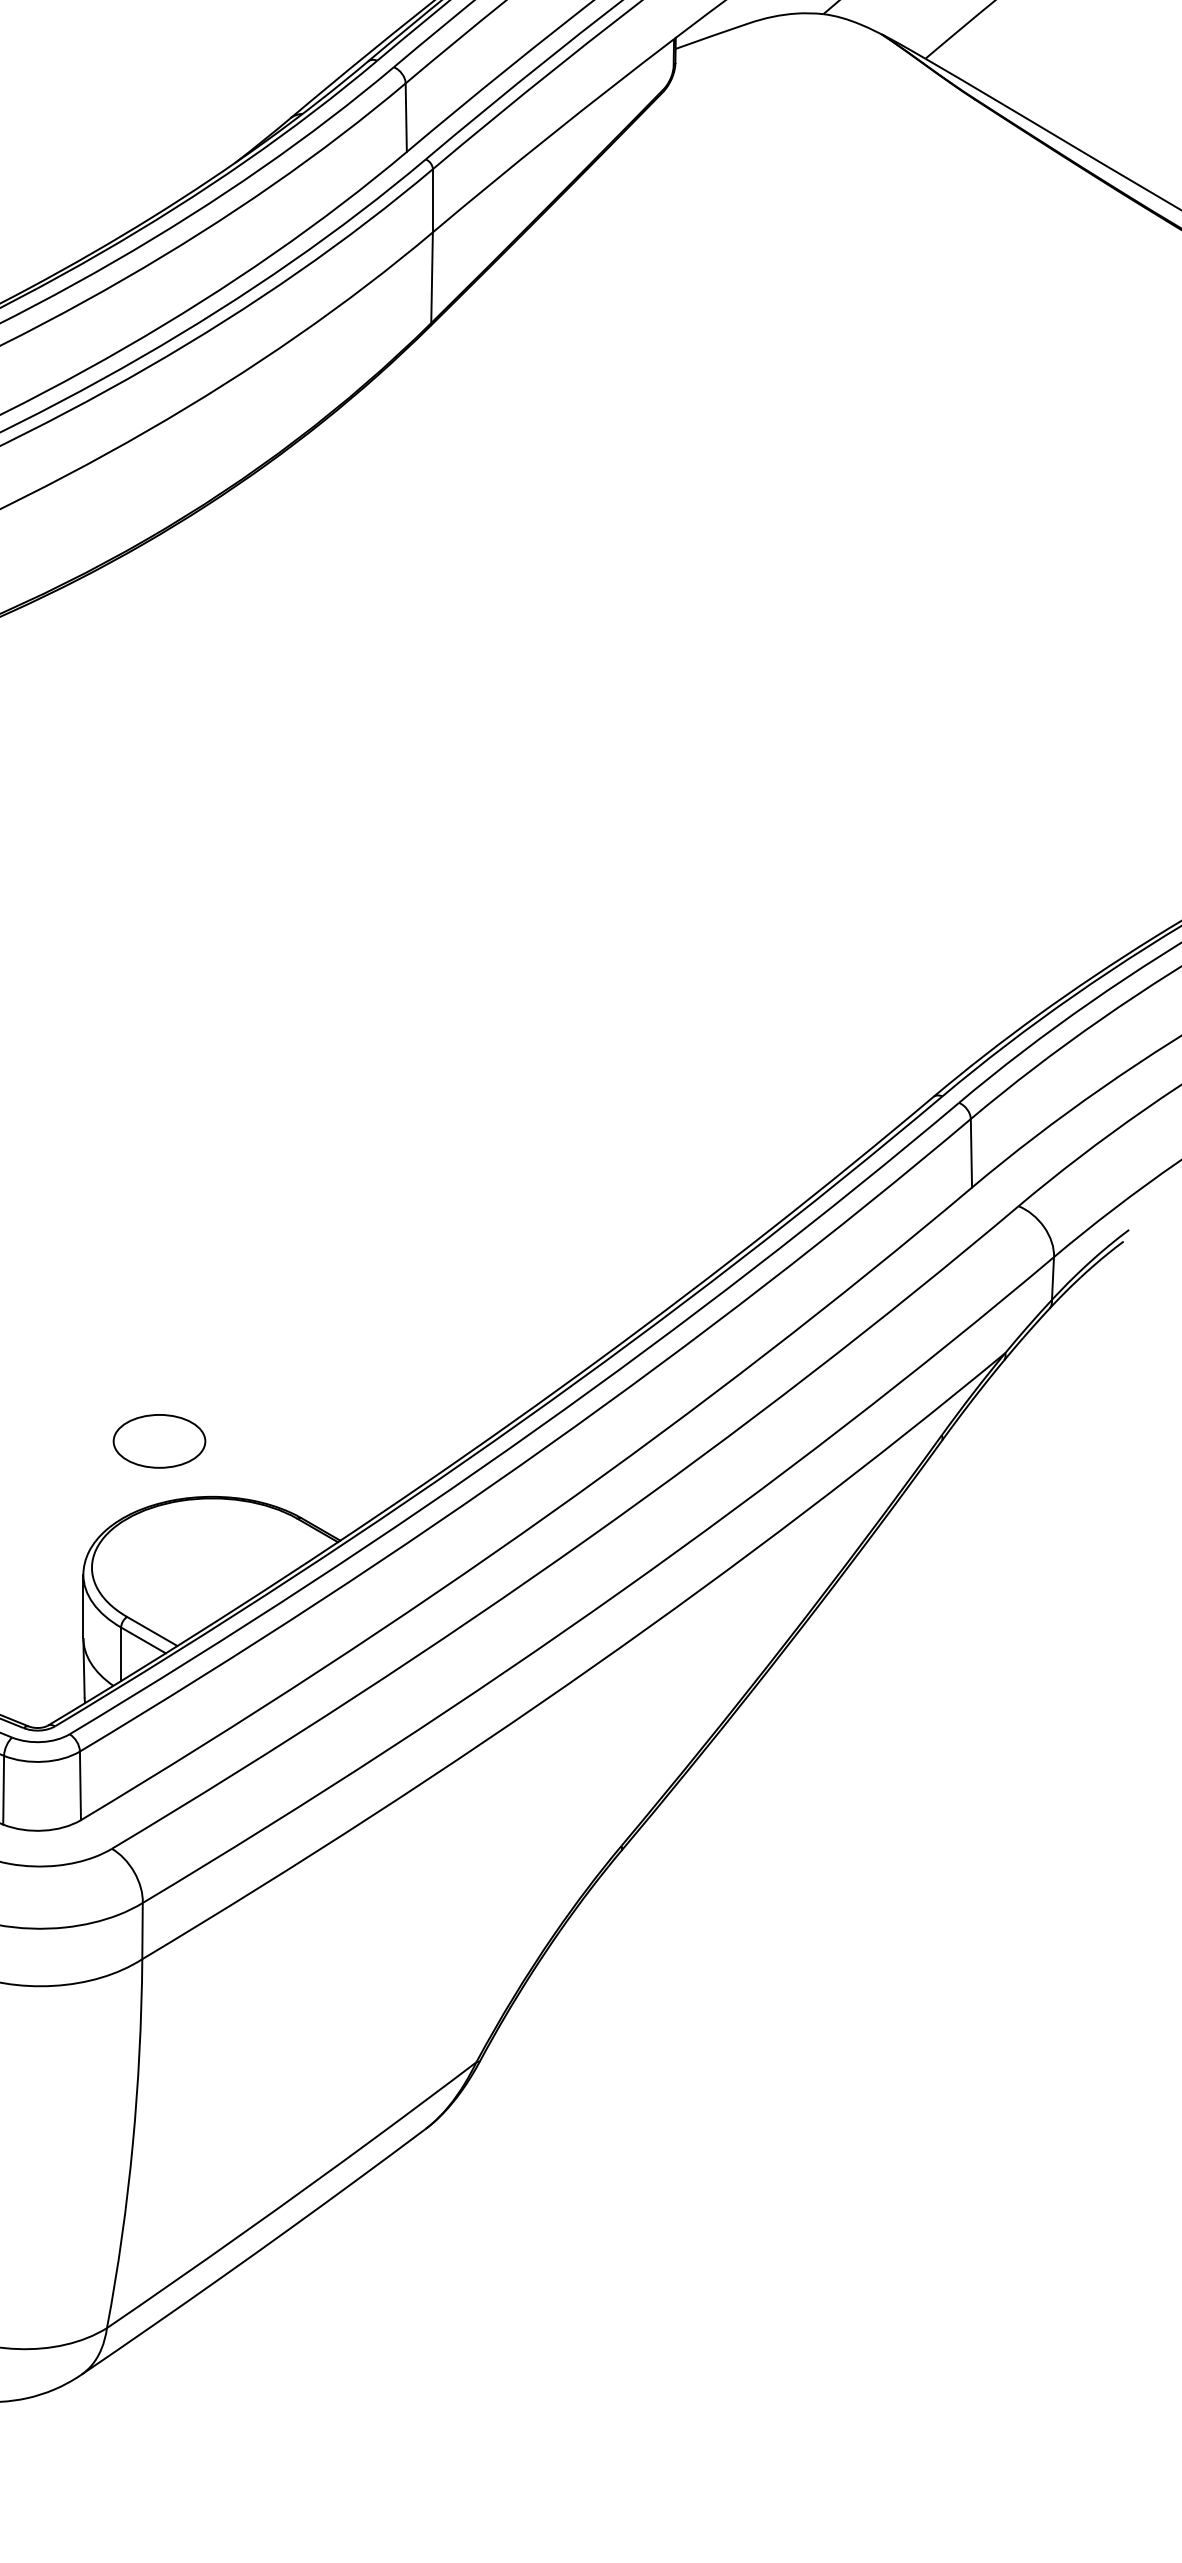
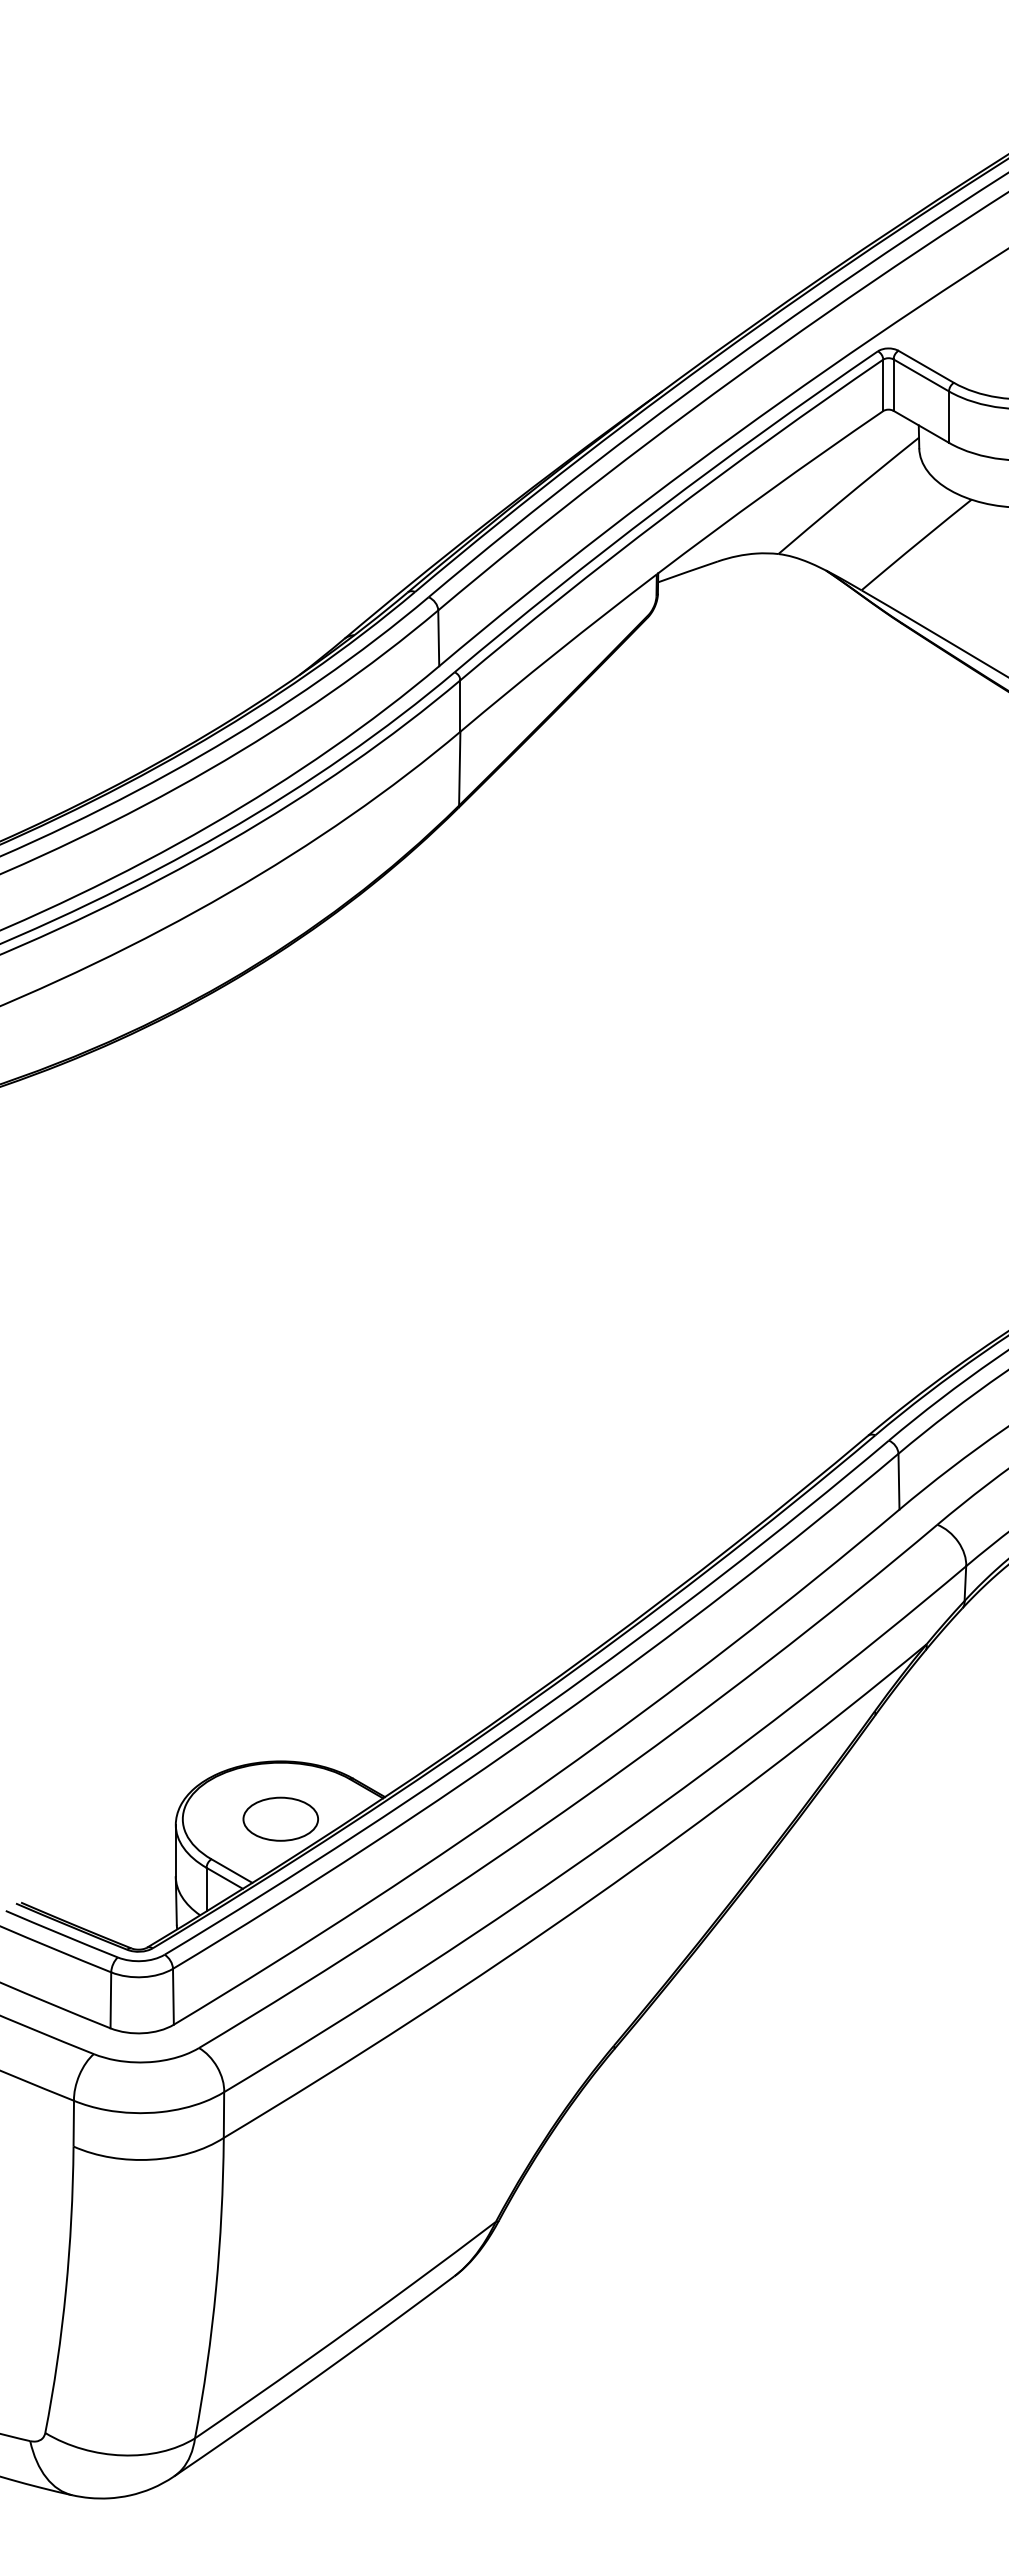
part: (159, 1440) -> (280, 1818), moved

